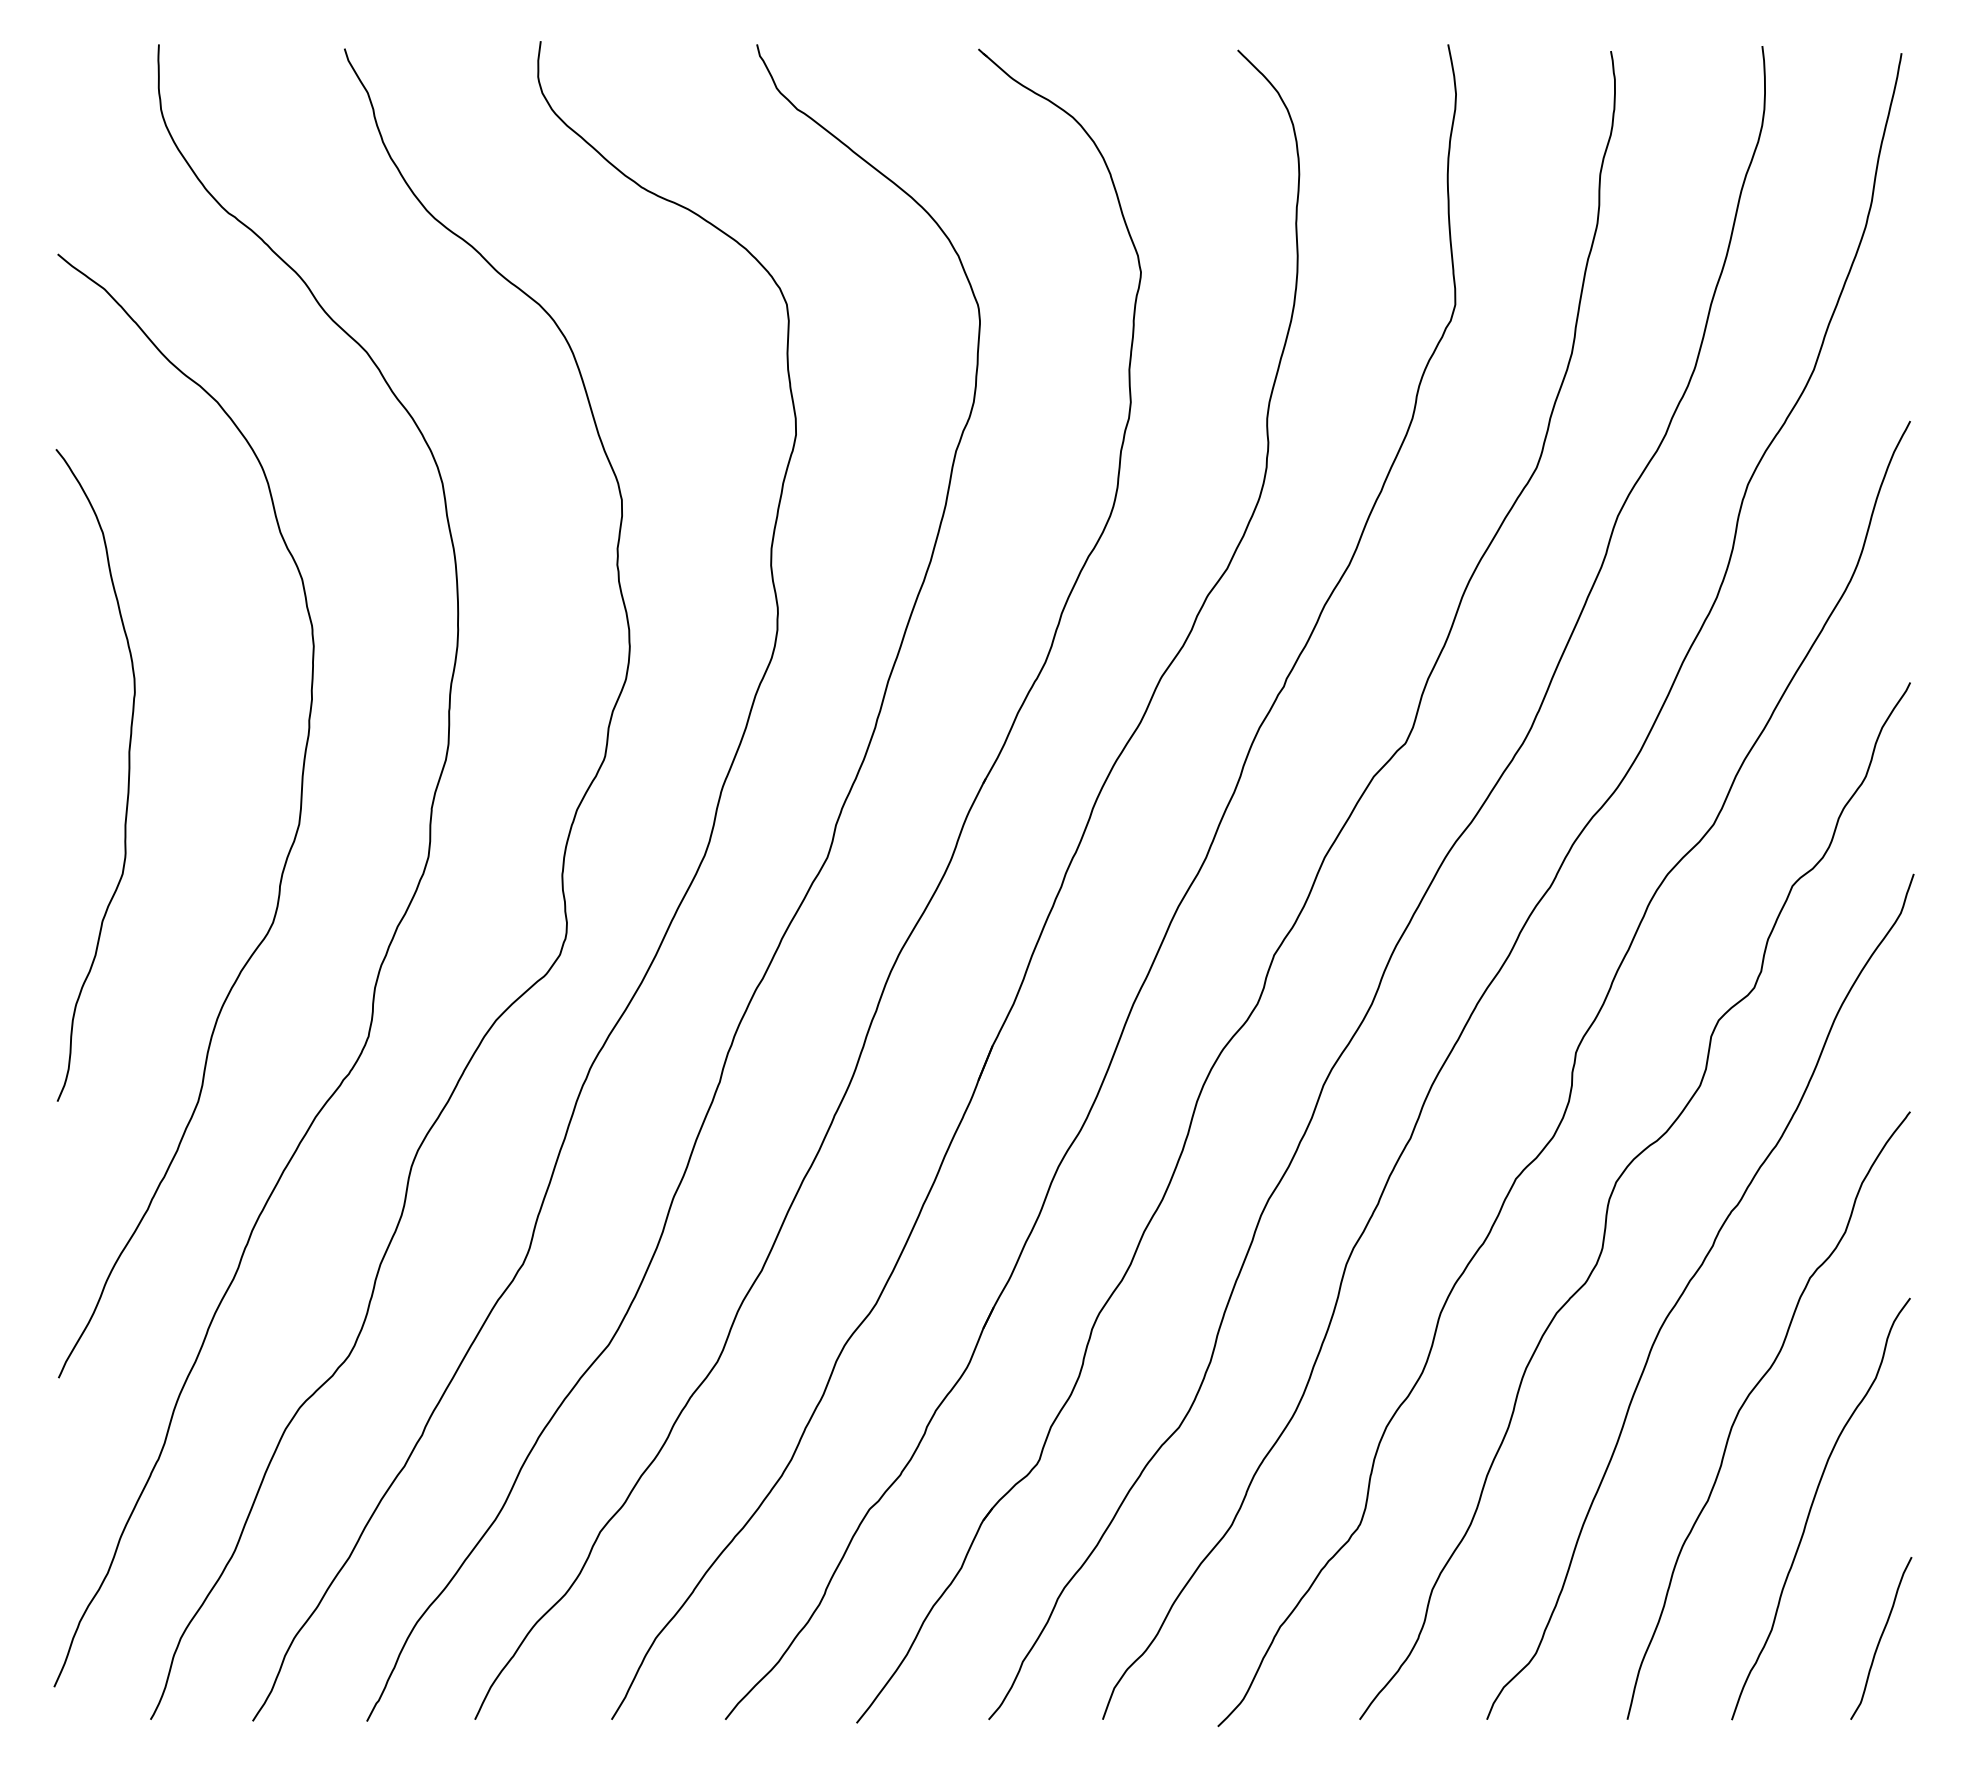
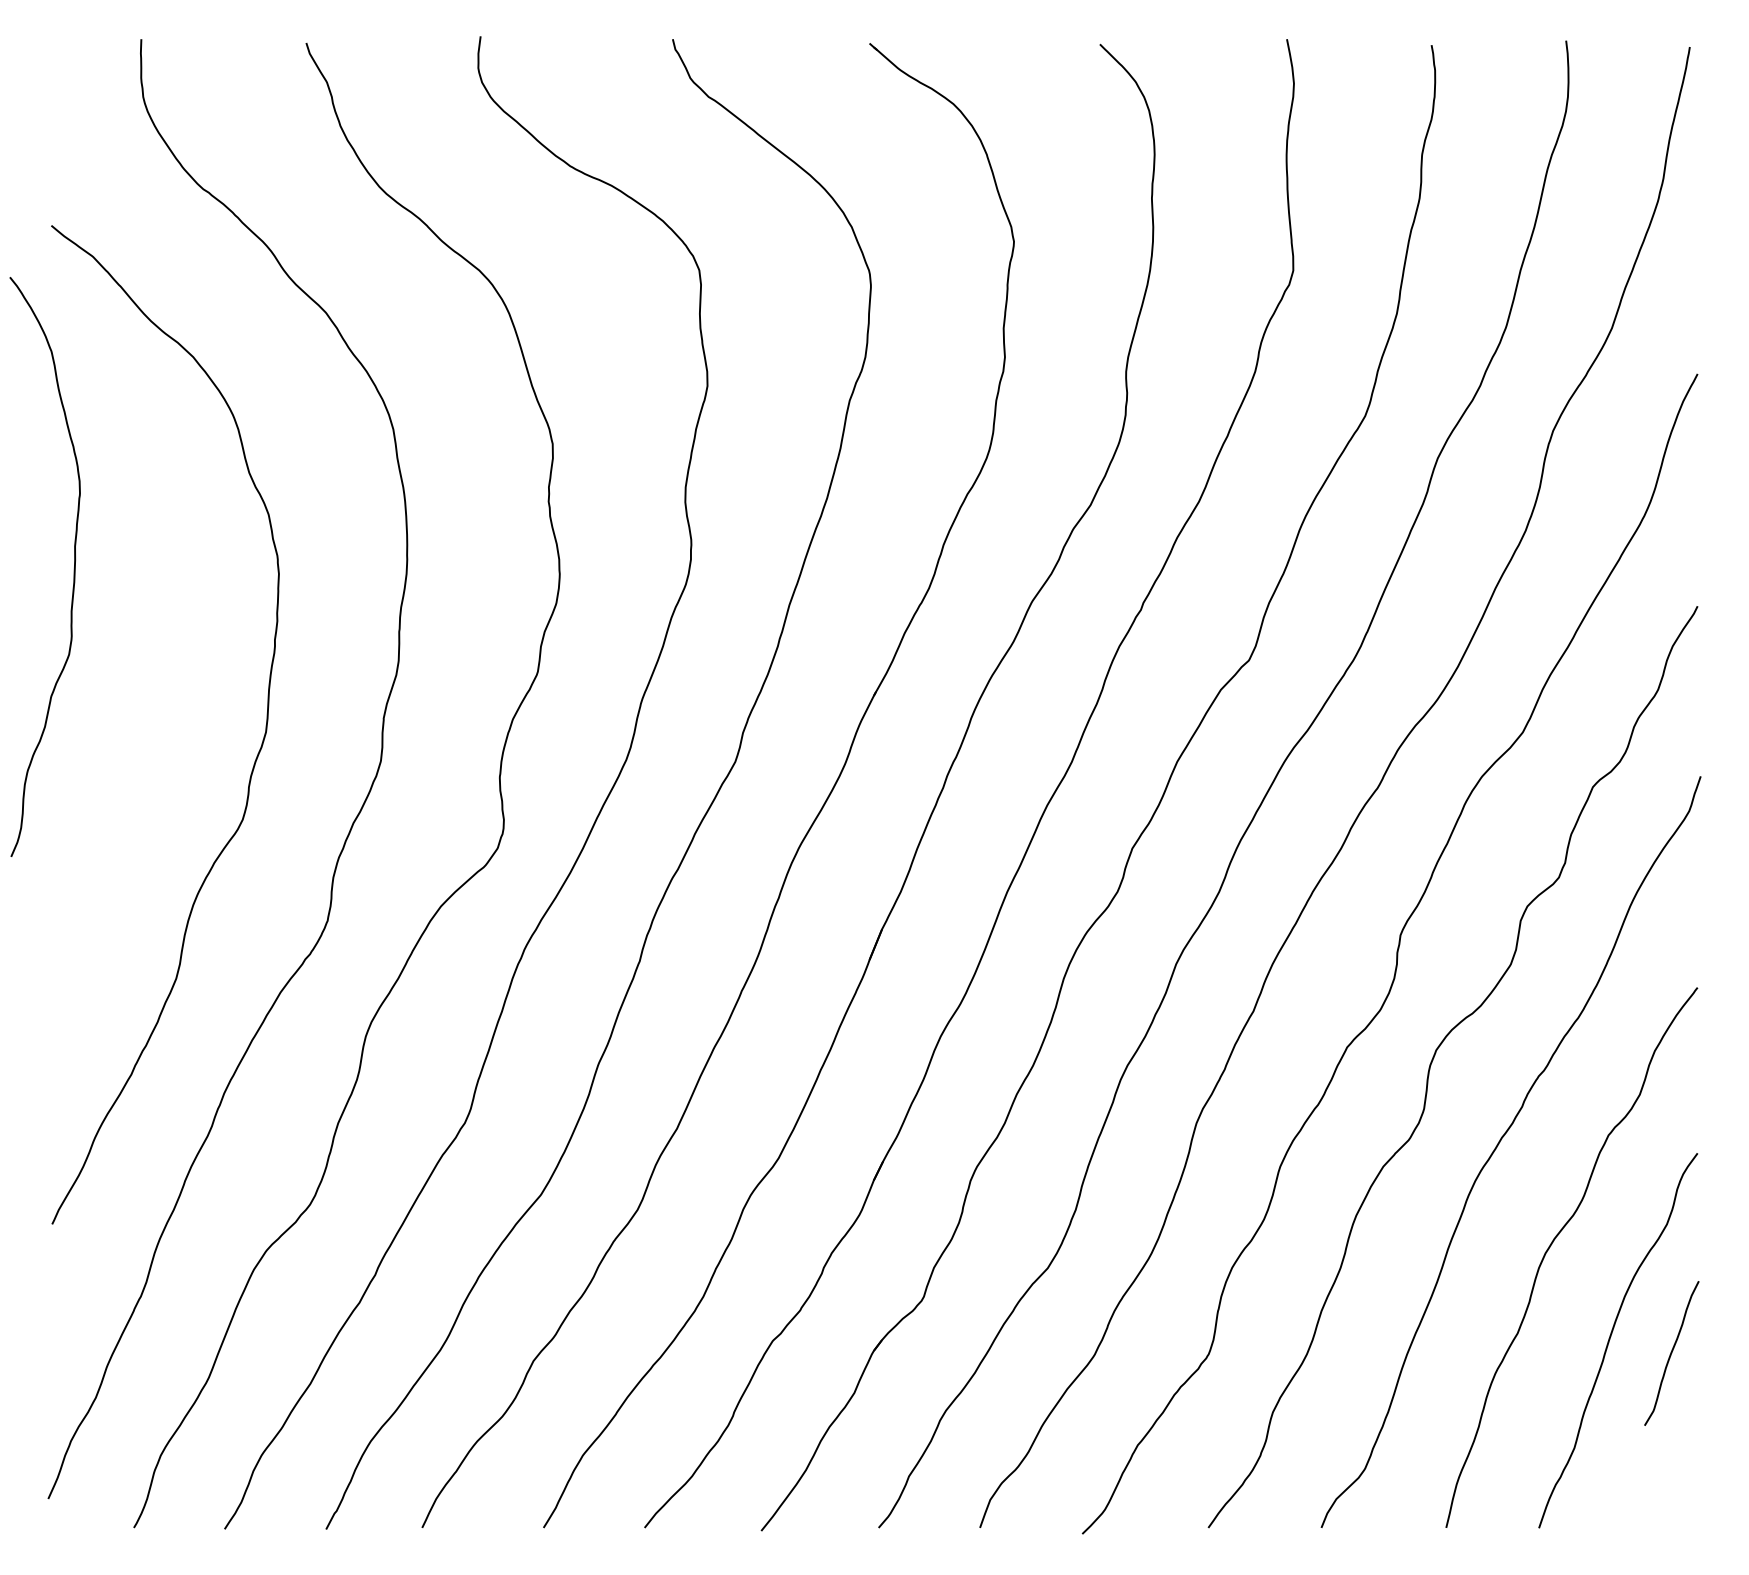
curve: (127, 783) -> (73, 574), moved
curve: (1881, 1638) -> (1672, 1353), moved

